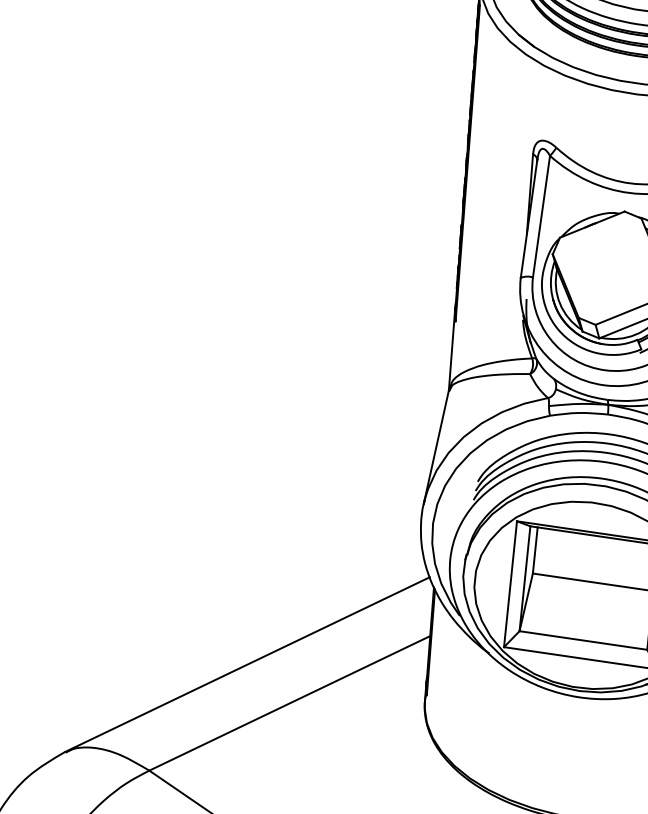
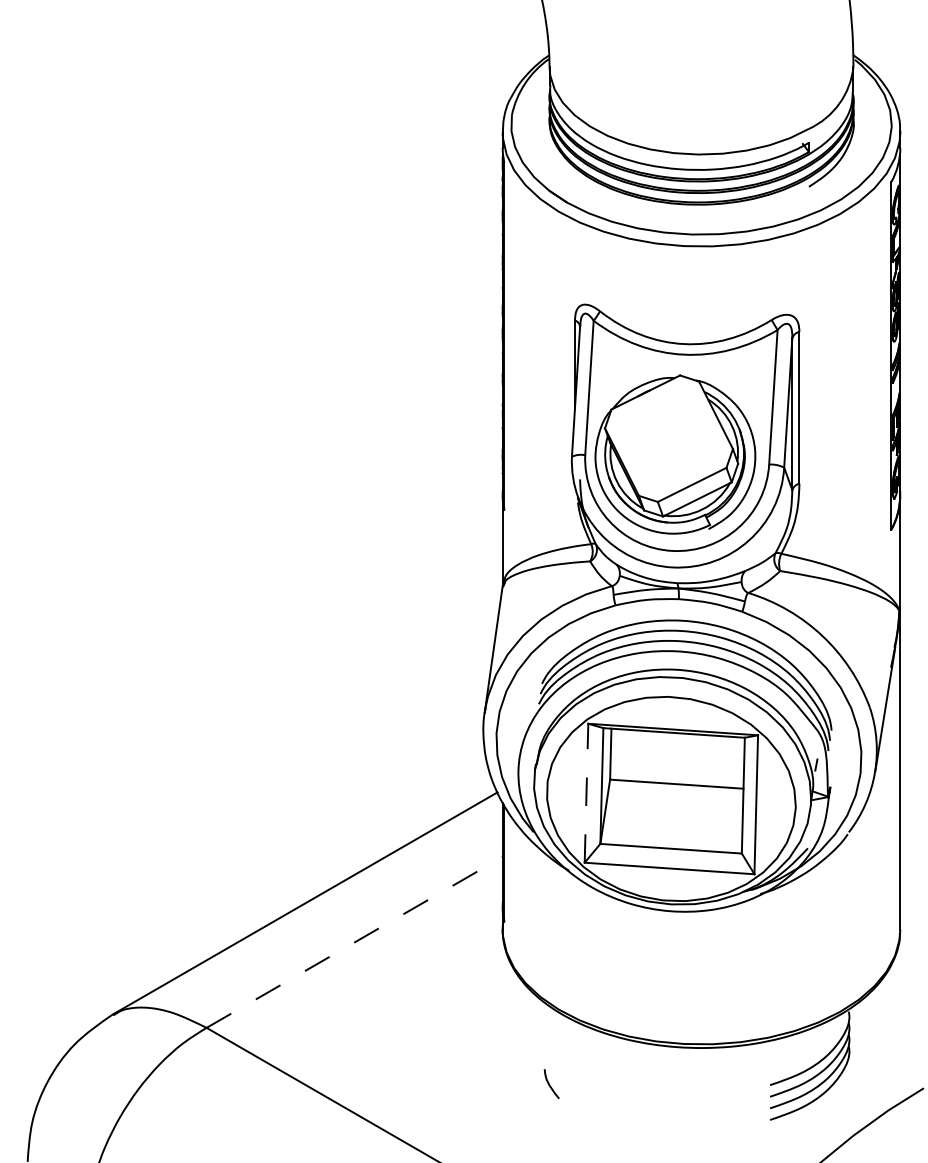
line: (510, 584) -> (586, 793), solid -> dashed
line: (290, 703) -> (355, 942), solid -> dashed

